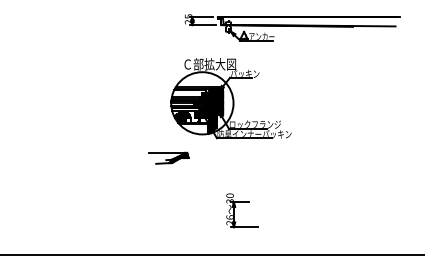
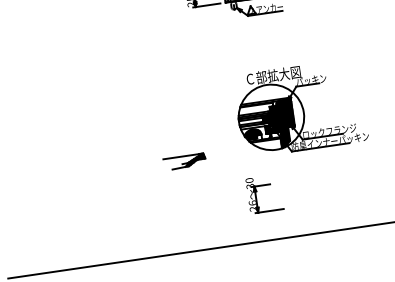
part: (230, 98) -> (299, 108), moved
part: (168, 157) -> (184, 161), moved
part: (236, 207) -> (257, 191), moved

